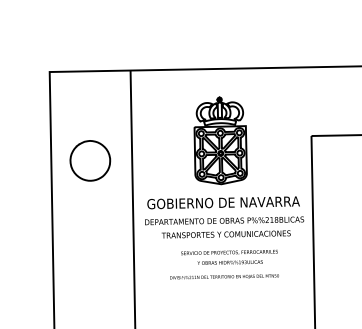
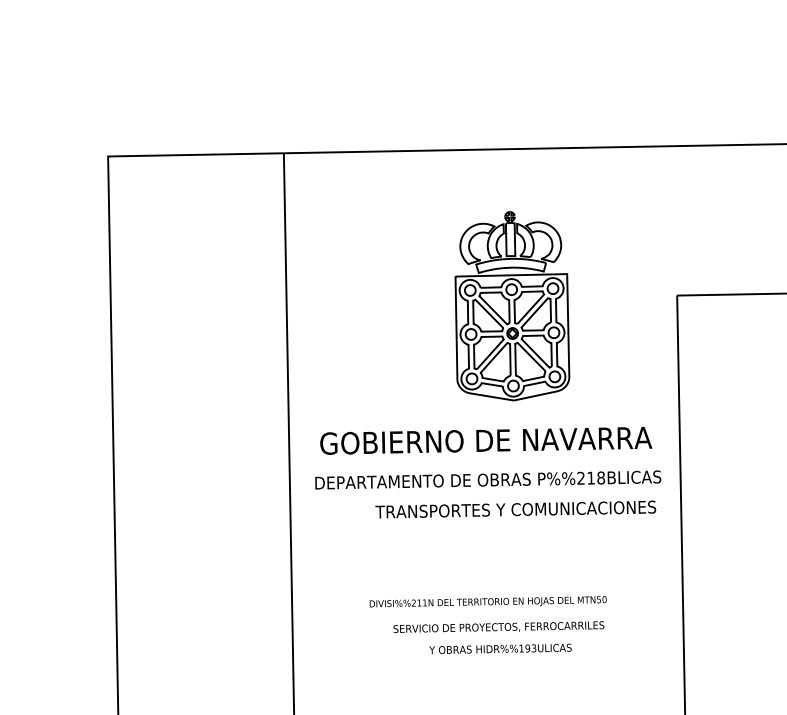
part: (220, 140) -> (511, 305), moved
part: (90, 160) -> (196, 348), removed
text: (225, 234) -> (514, 509), moved
text: (229, 256) -> (498, 635), moved

